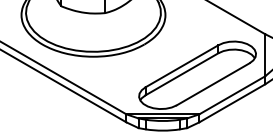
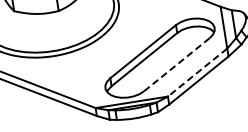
line: (213, 84) -> (177, 64), solid -> dashed
line: (231, 95) -> (196, 72), solid -> dashed

